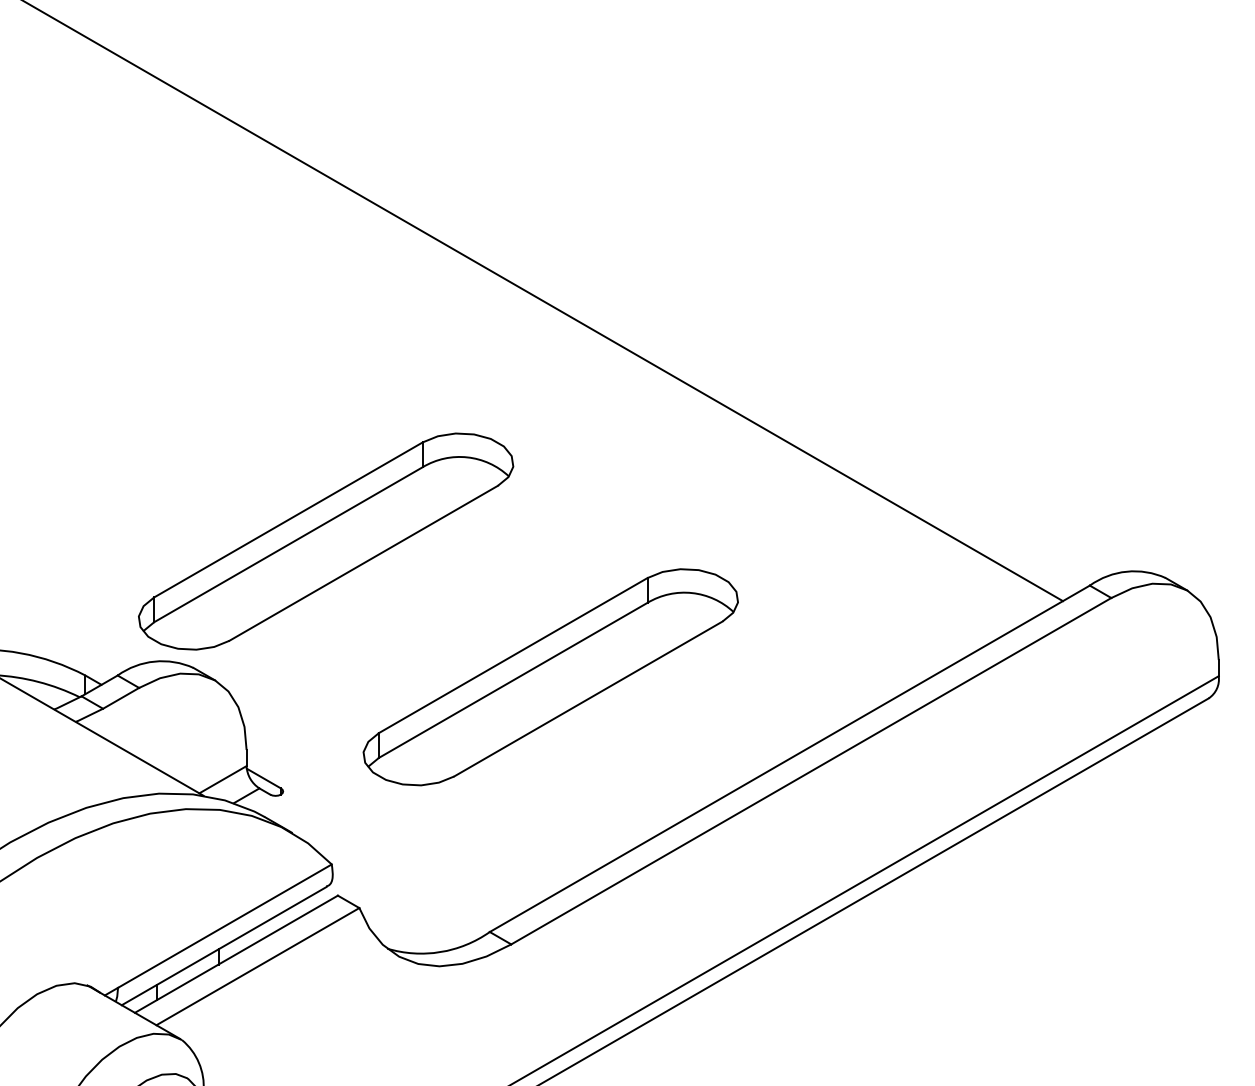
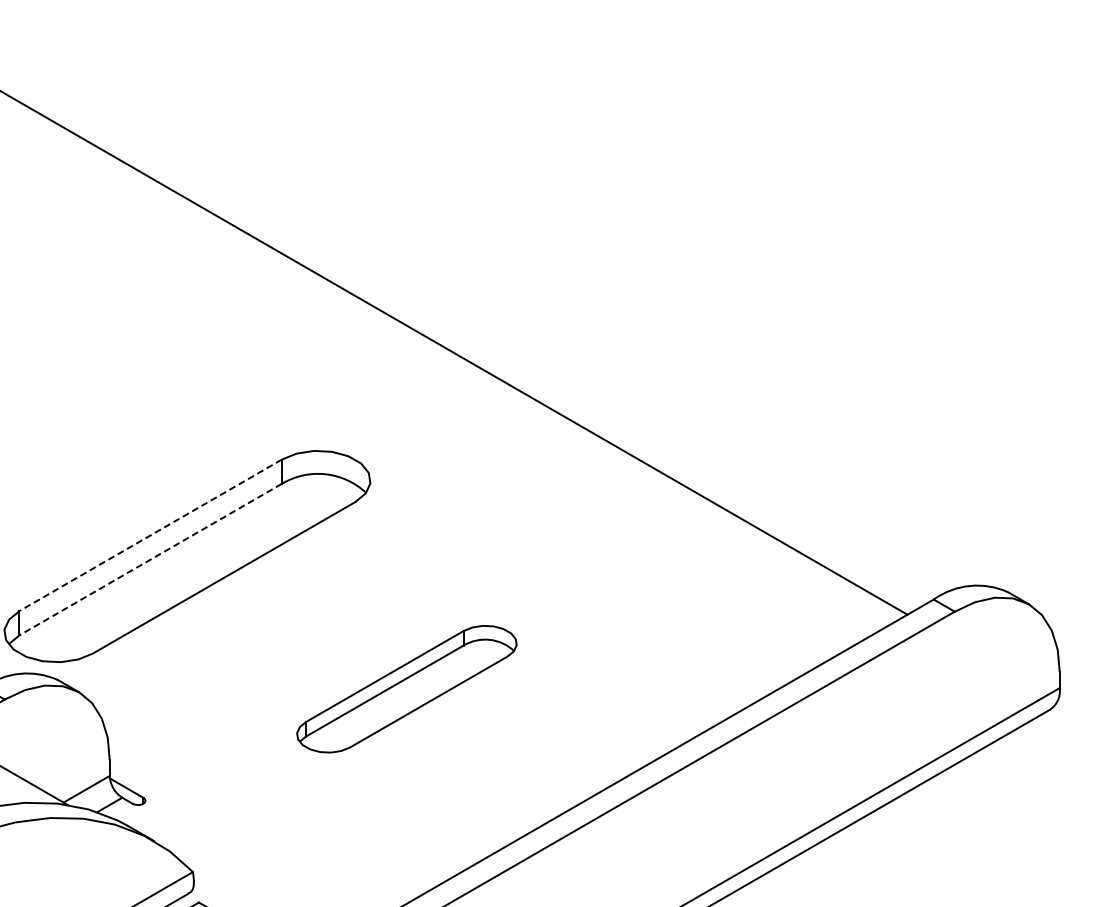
line: (288, 520) -> (150, 535), solid -> dashed
line: (288, 544) -> (150, 559), solid -> dashed
part: (550, 677) -> (406, 689), size x0.6

